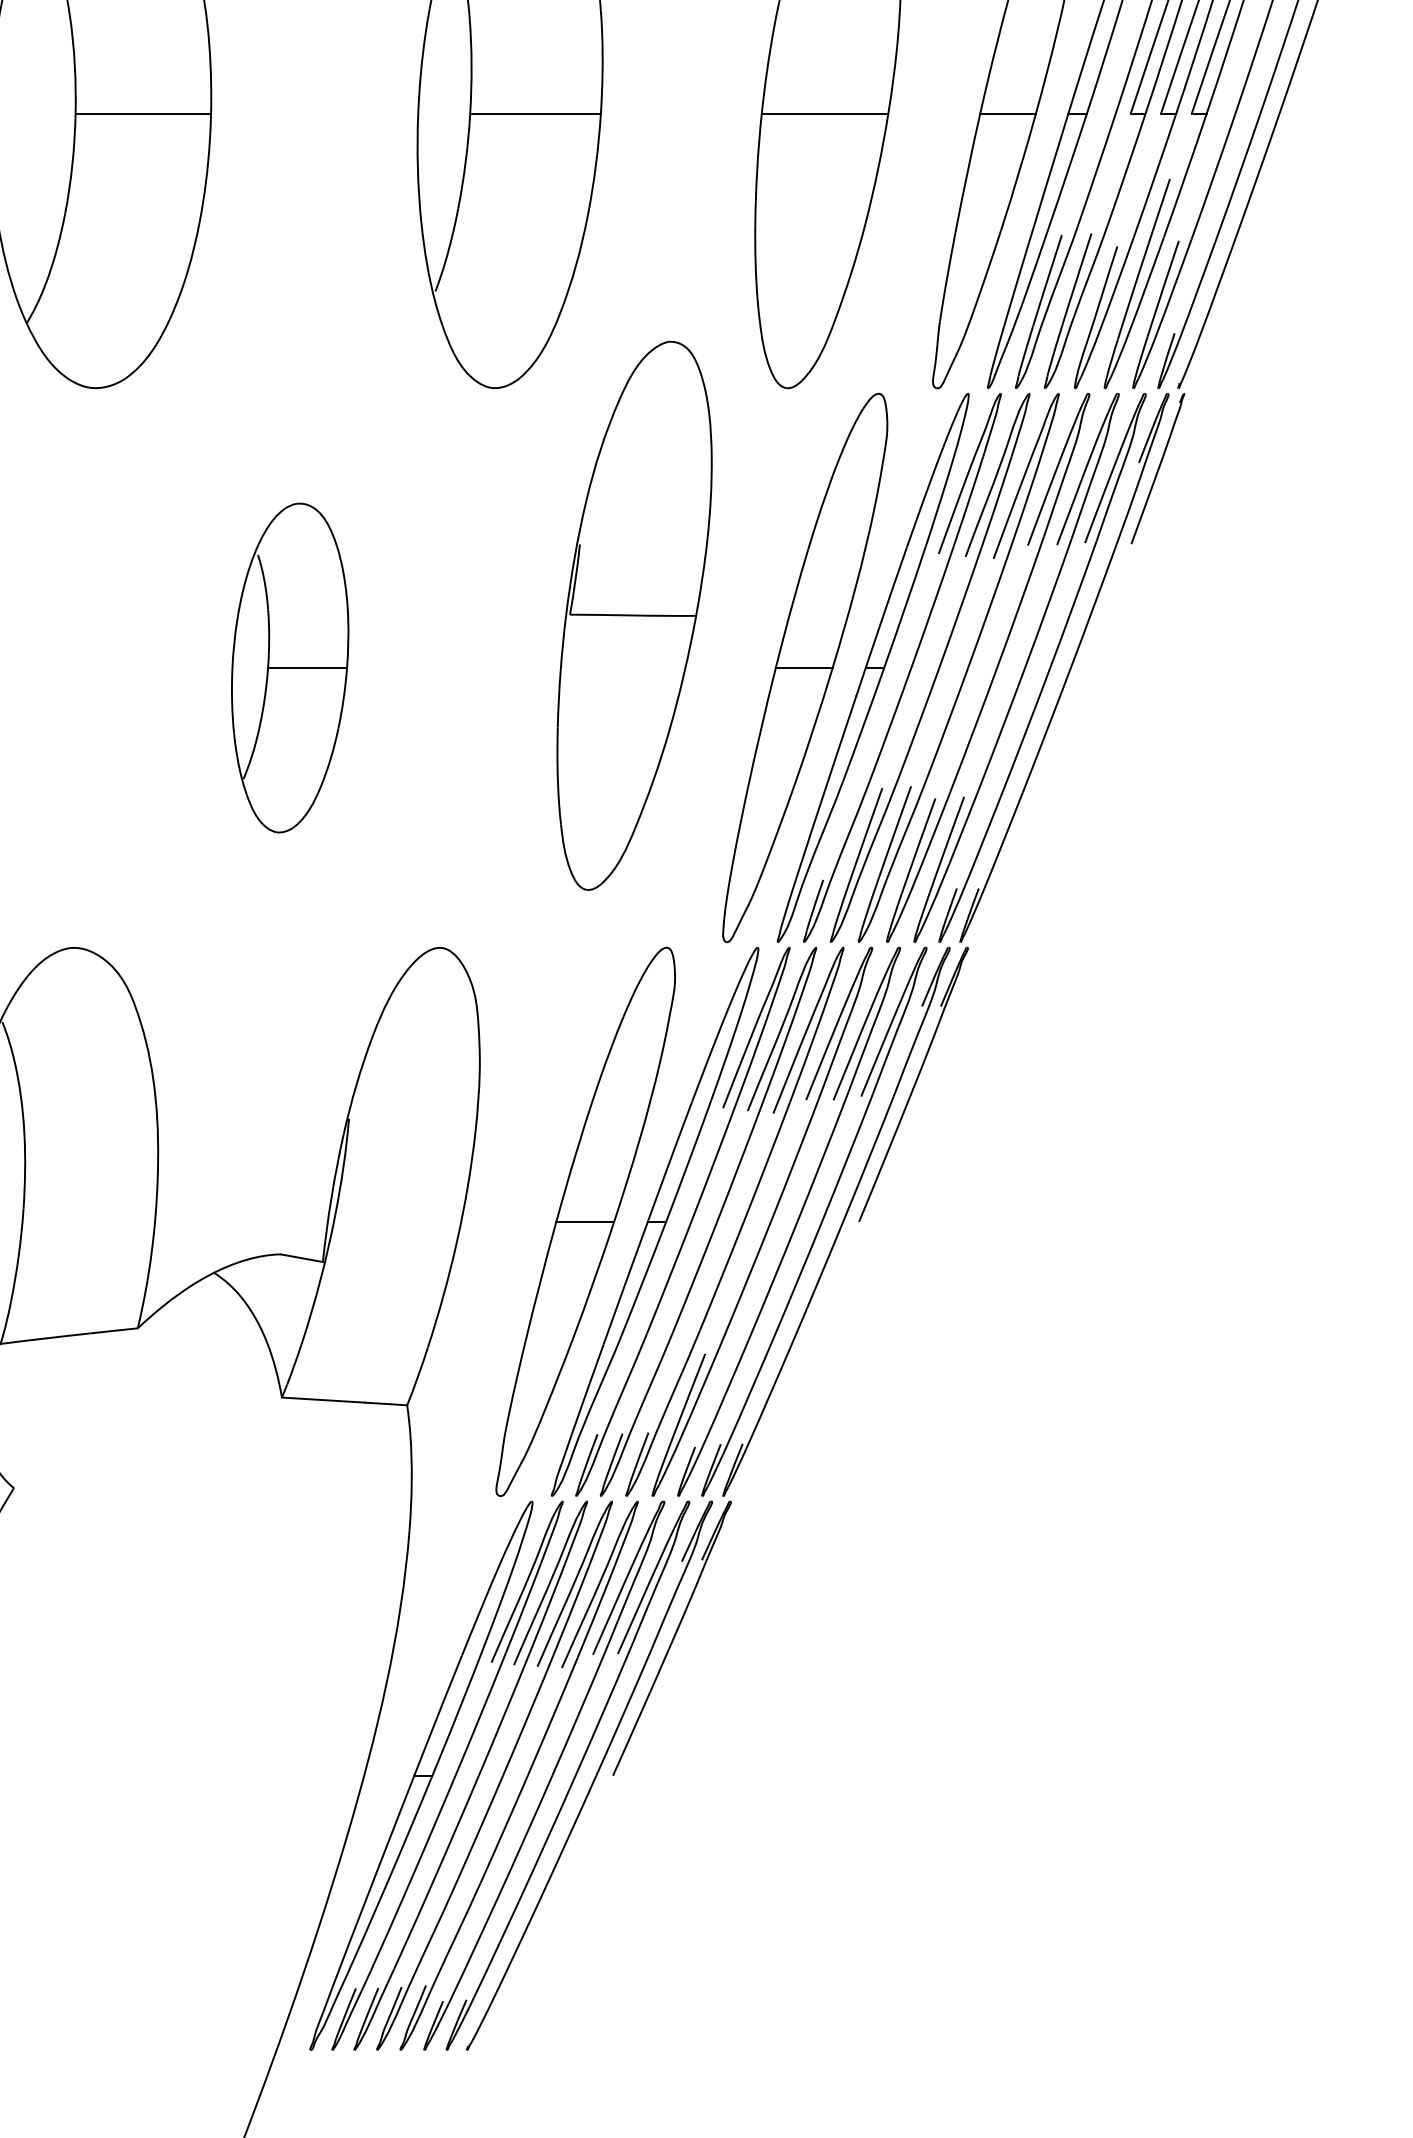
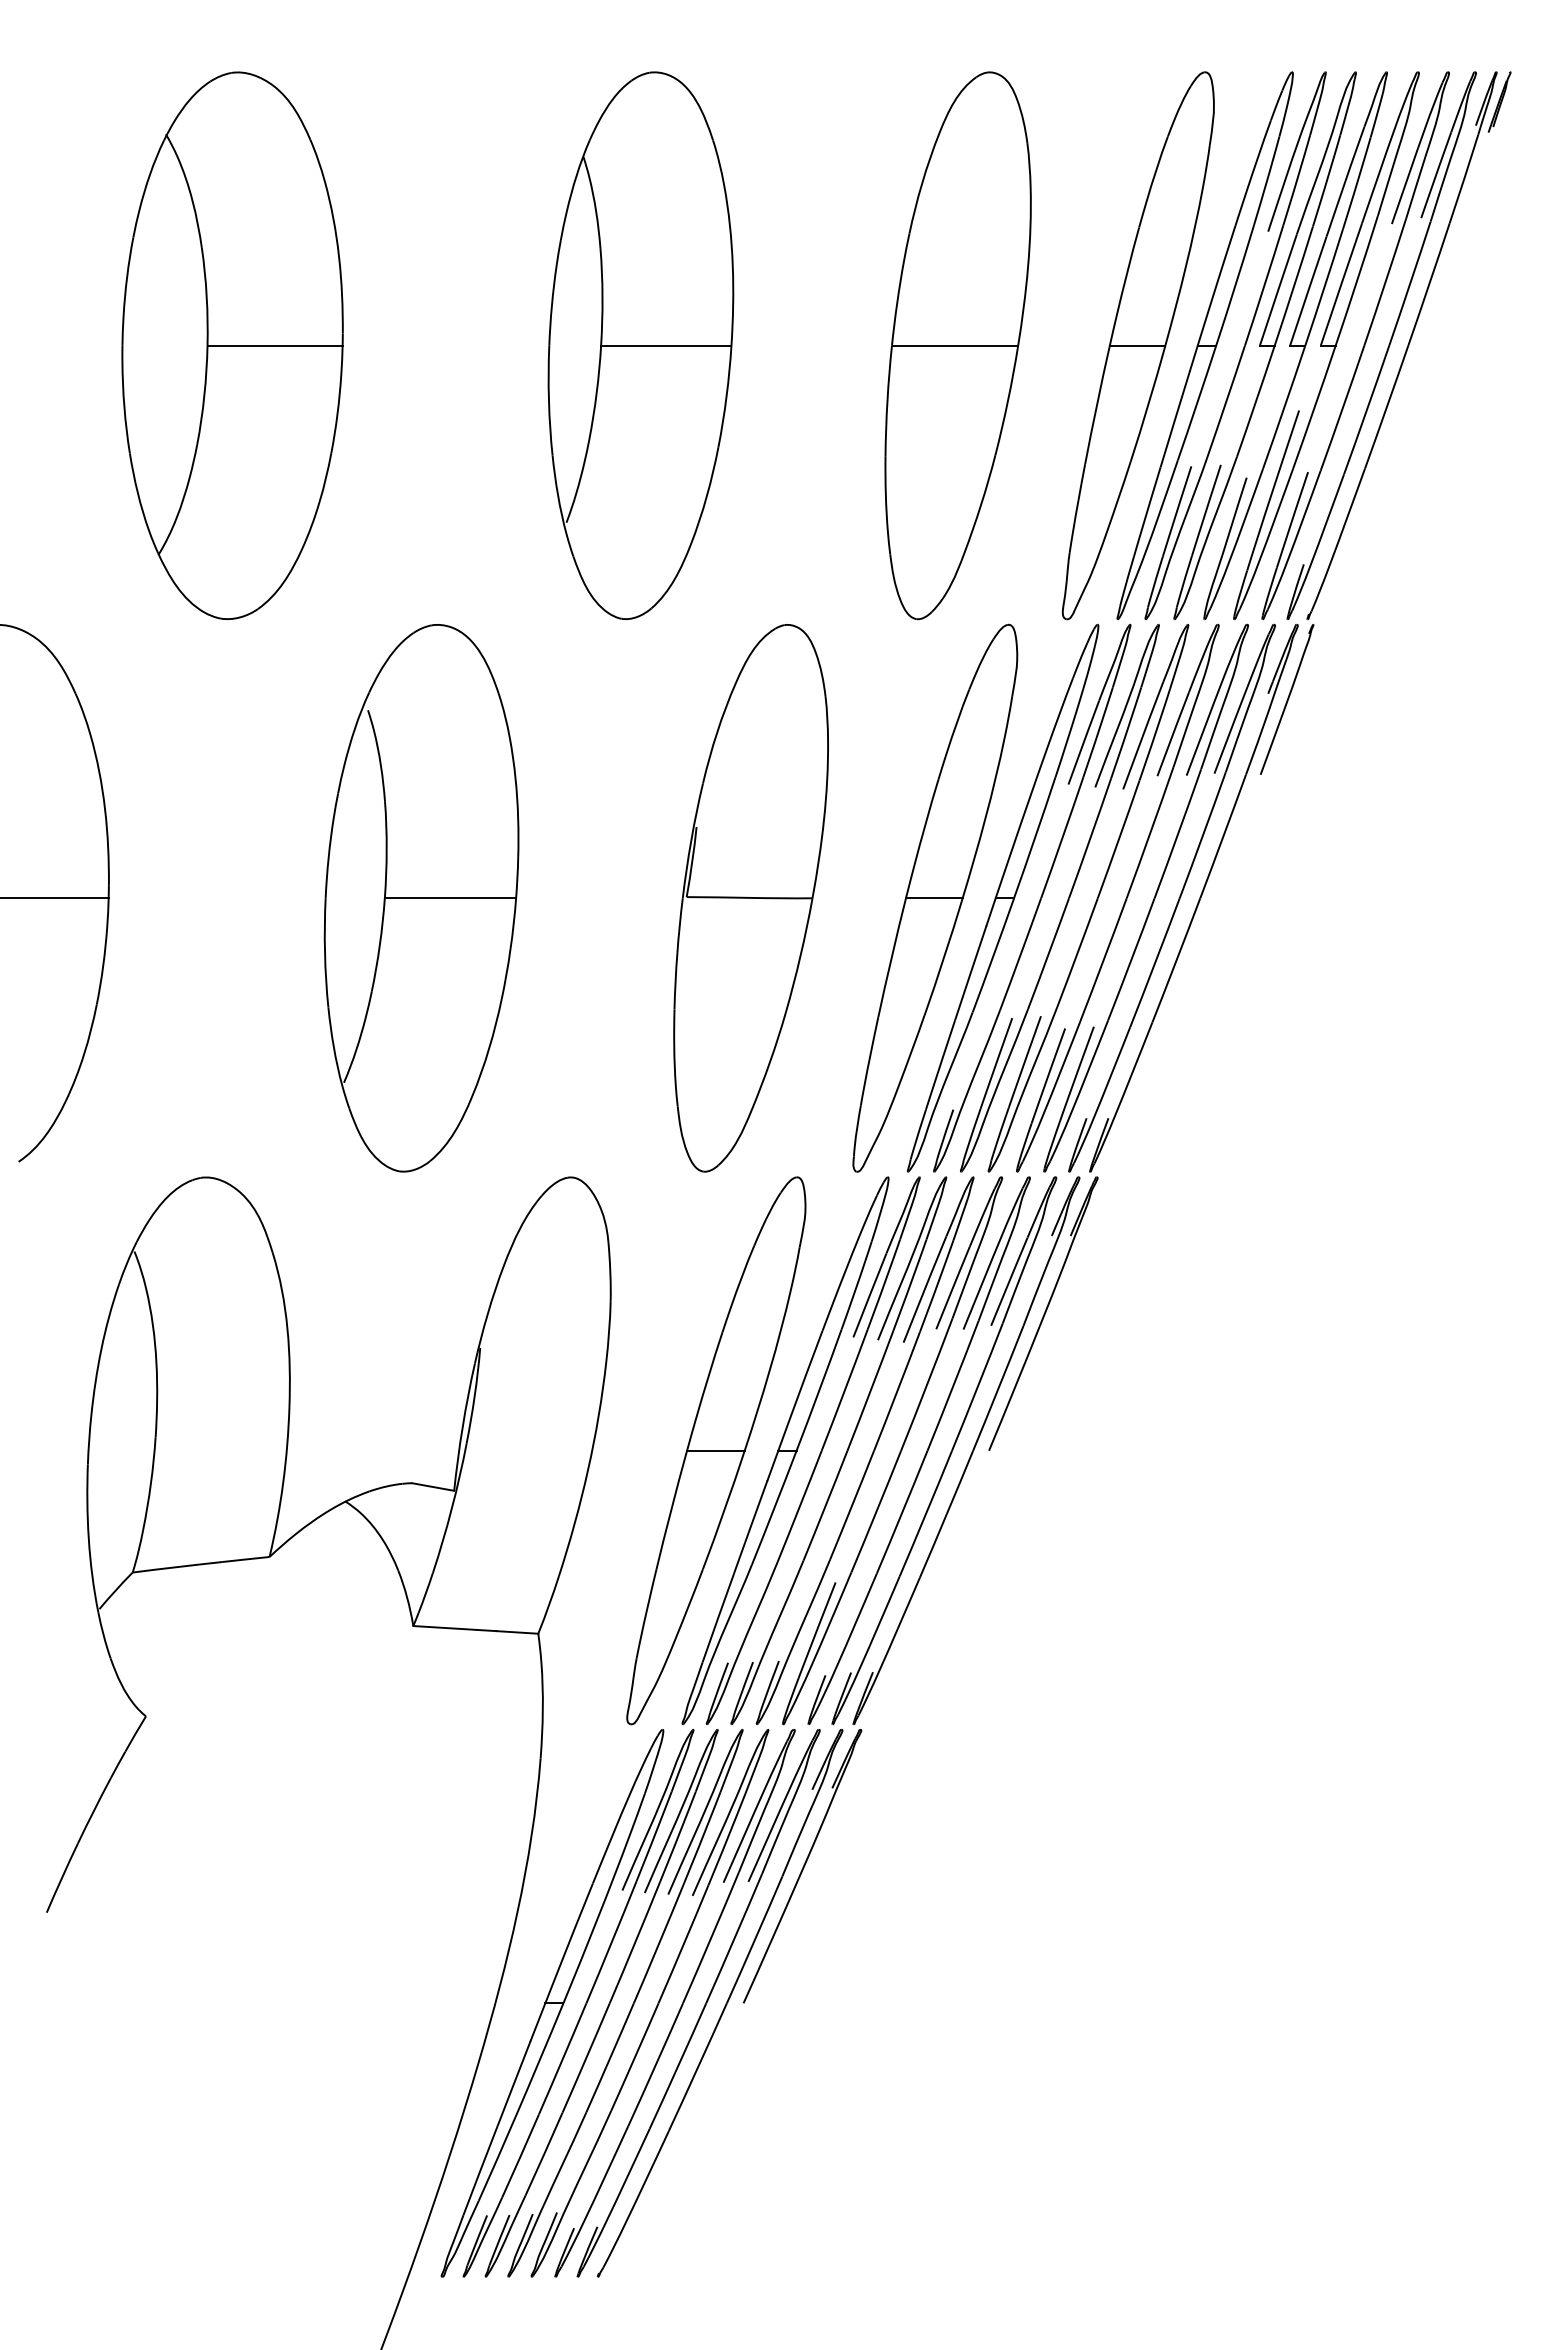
part: (633, 616) -> (750, 898), moved
part: (290, 668) -> (421, 898), size x1.67

